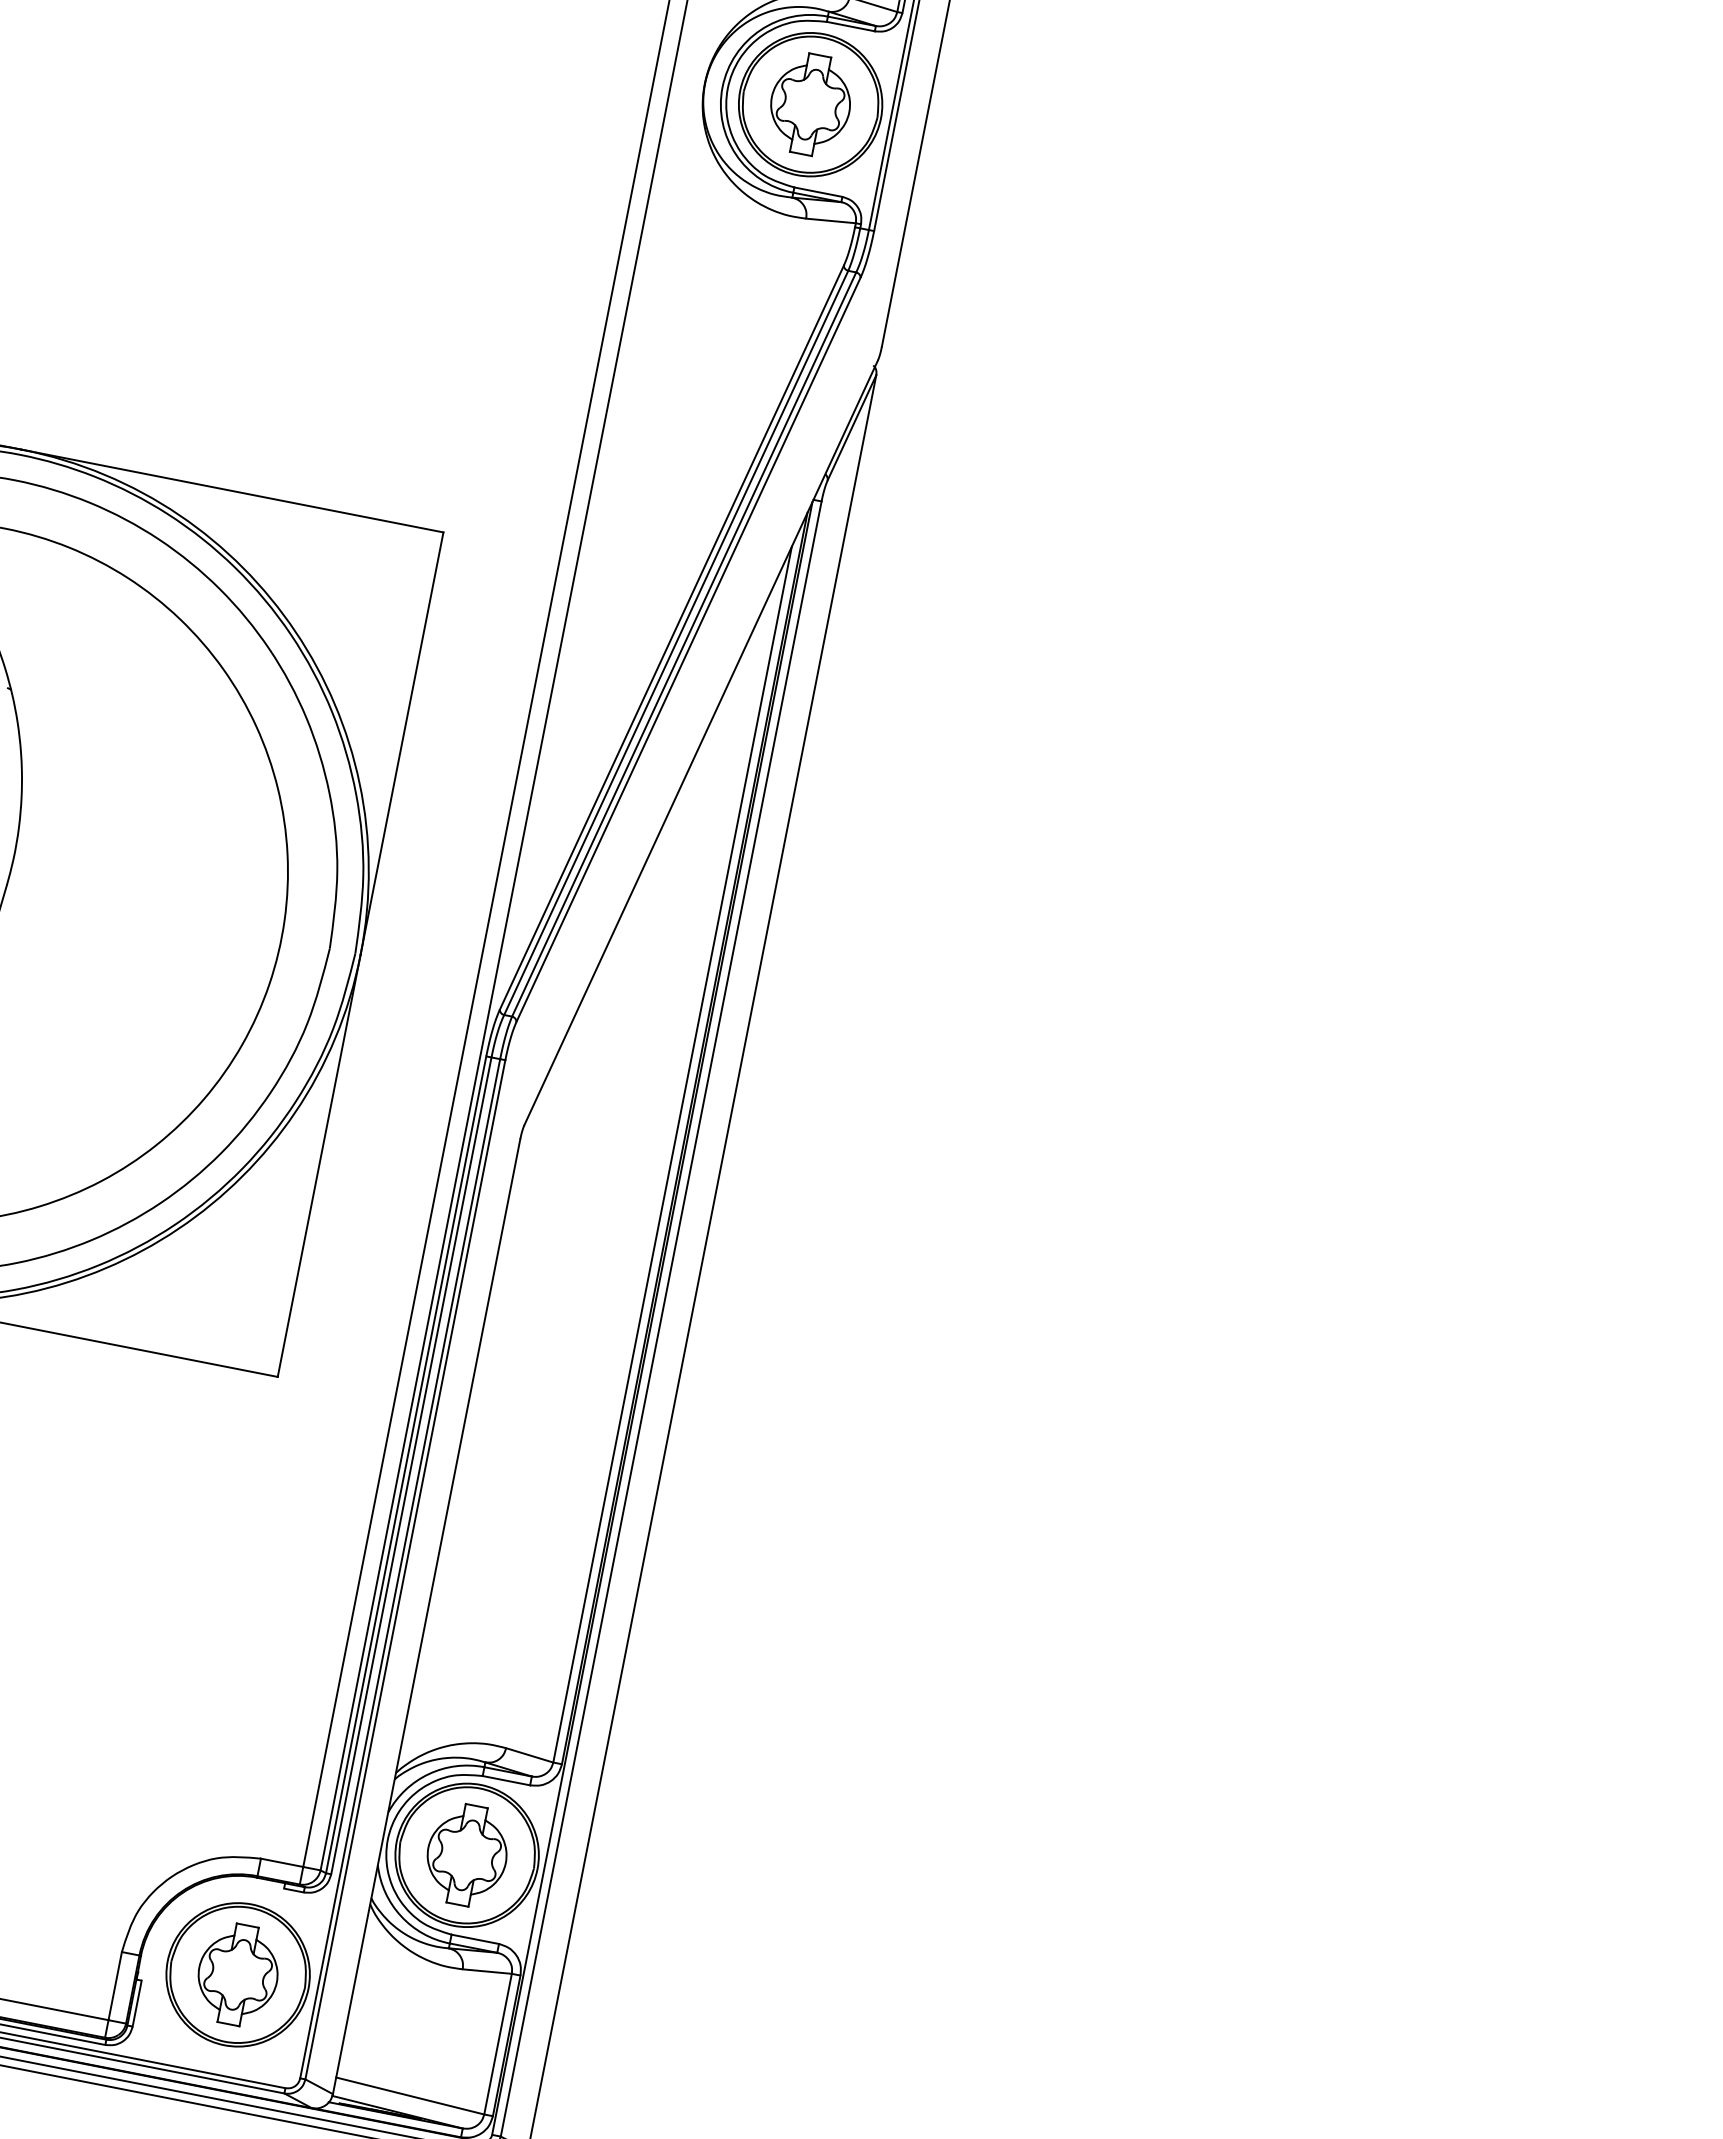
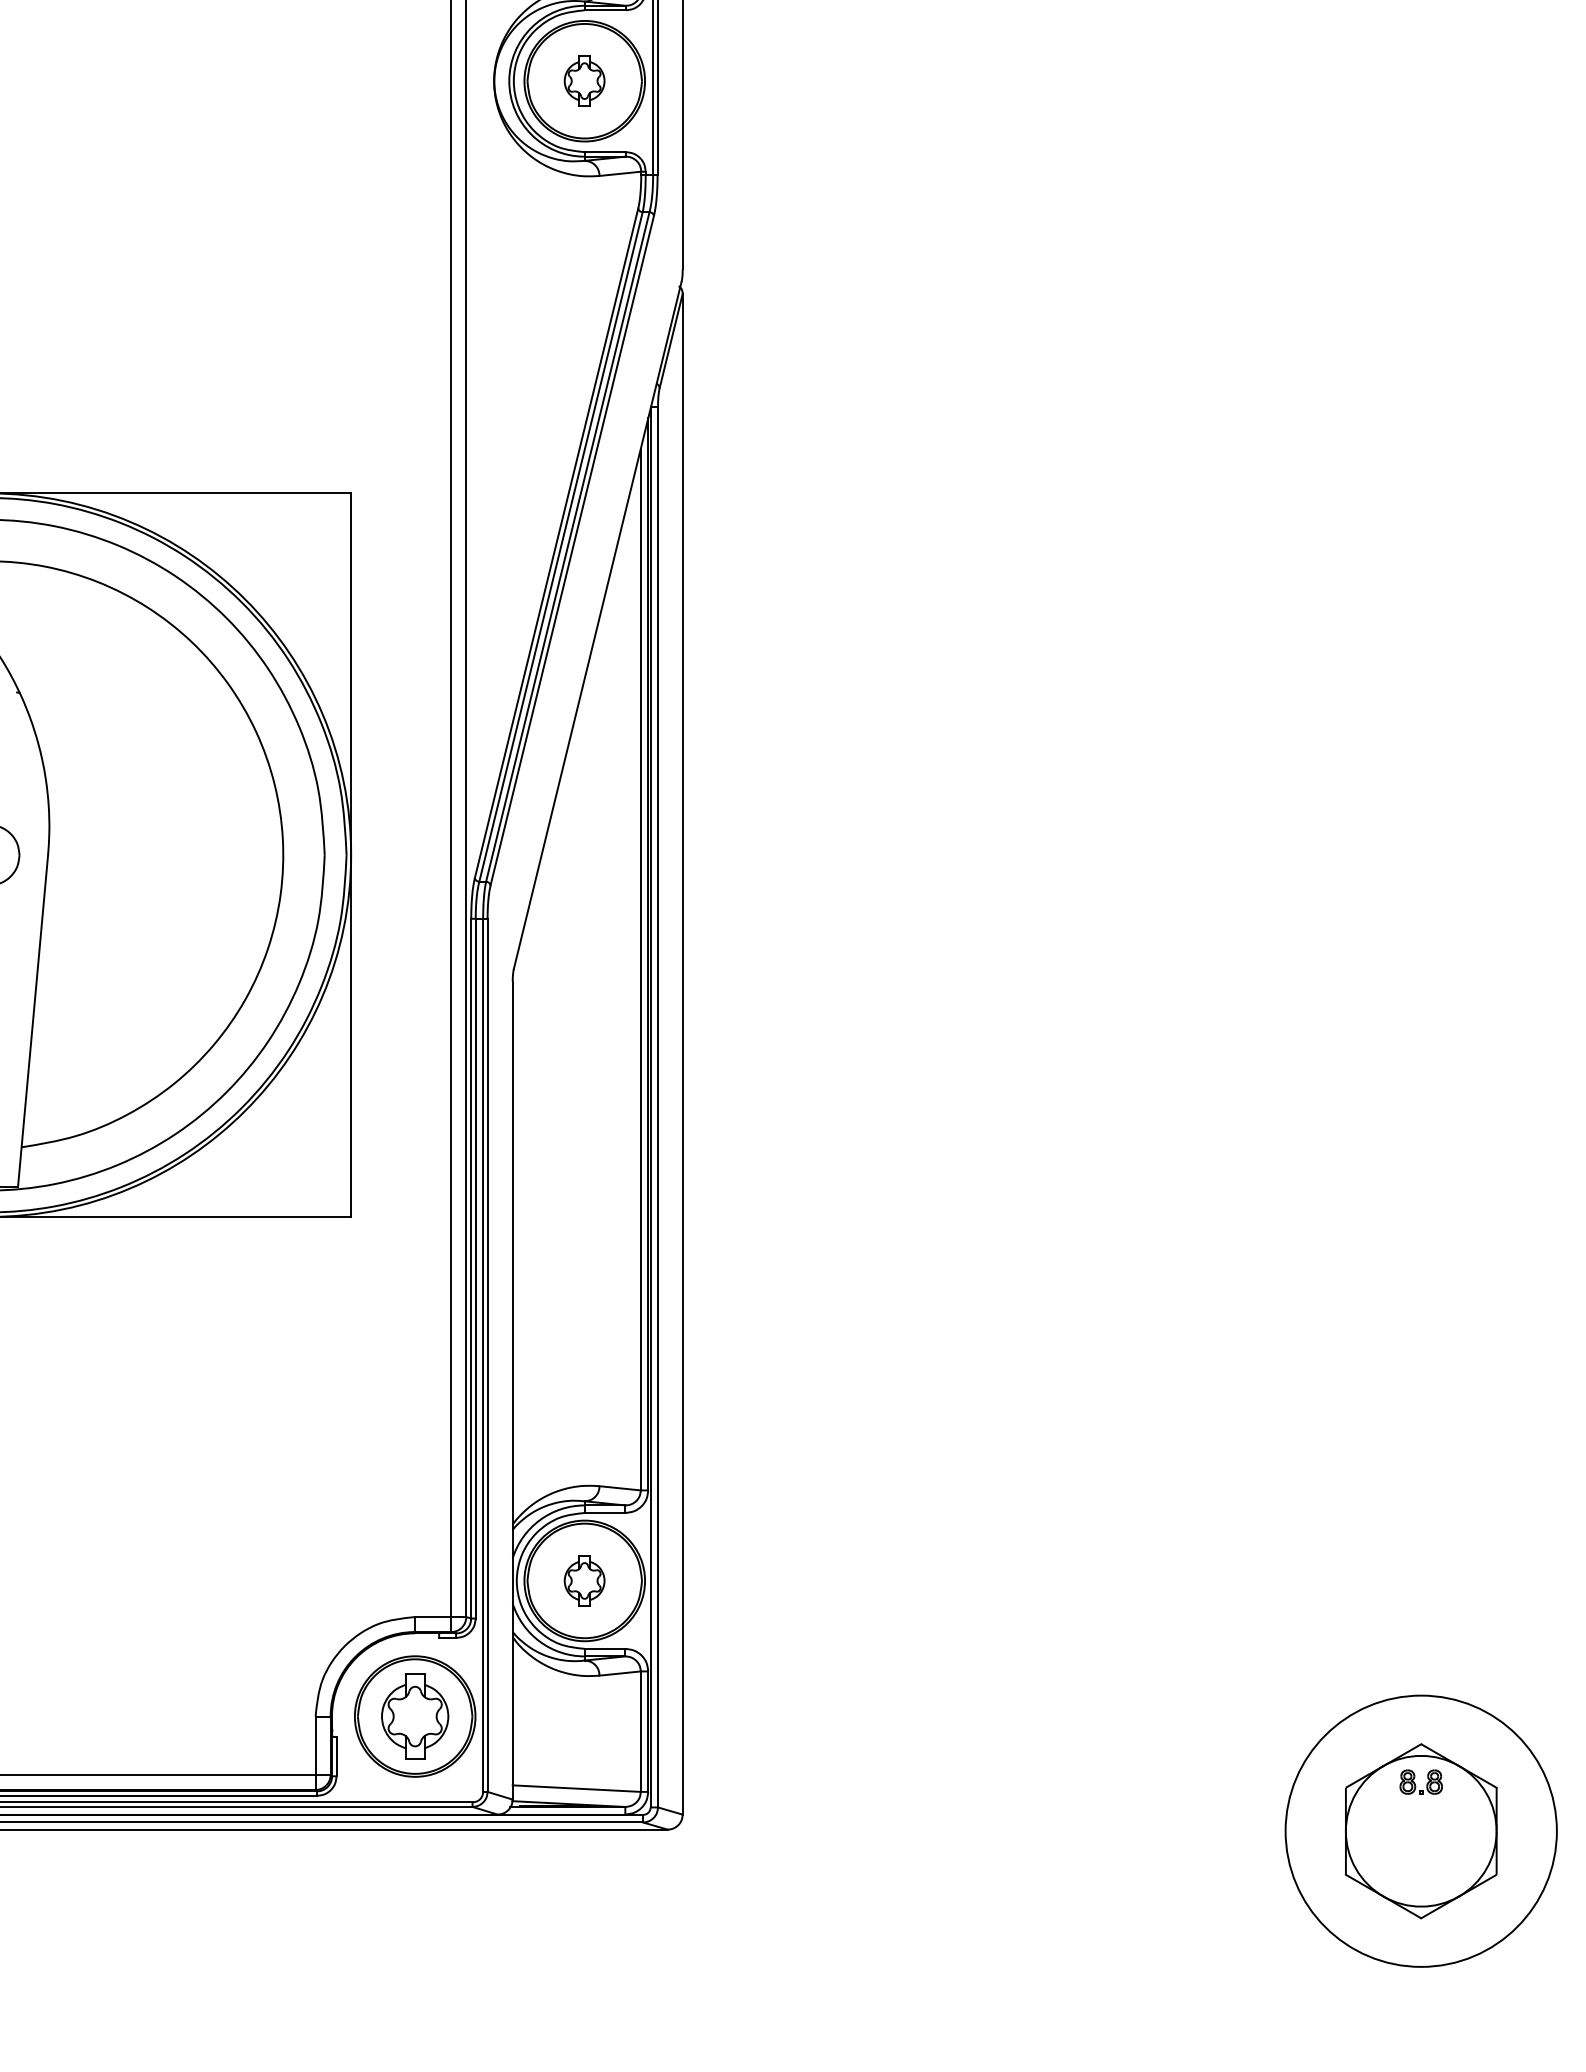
part: (810, 103) -> (584, 80), size x0.6
part: (466, 1854) -> (584, 1580), size x0.6

